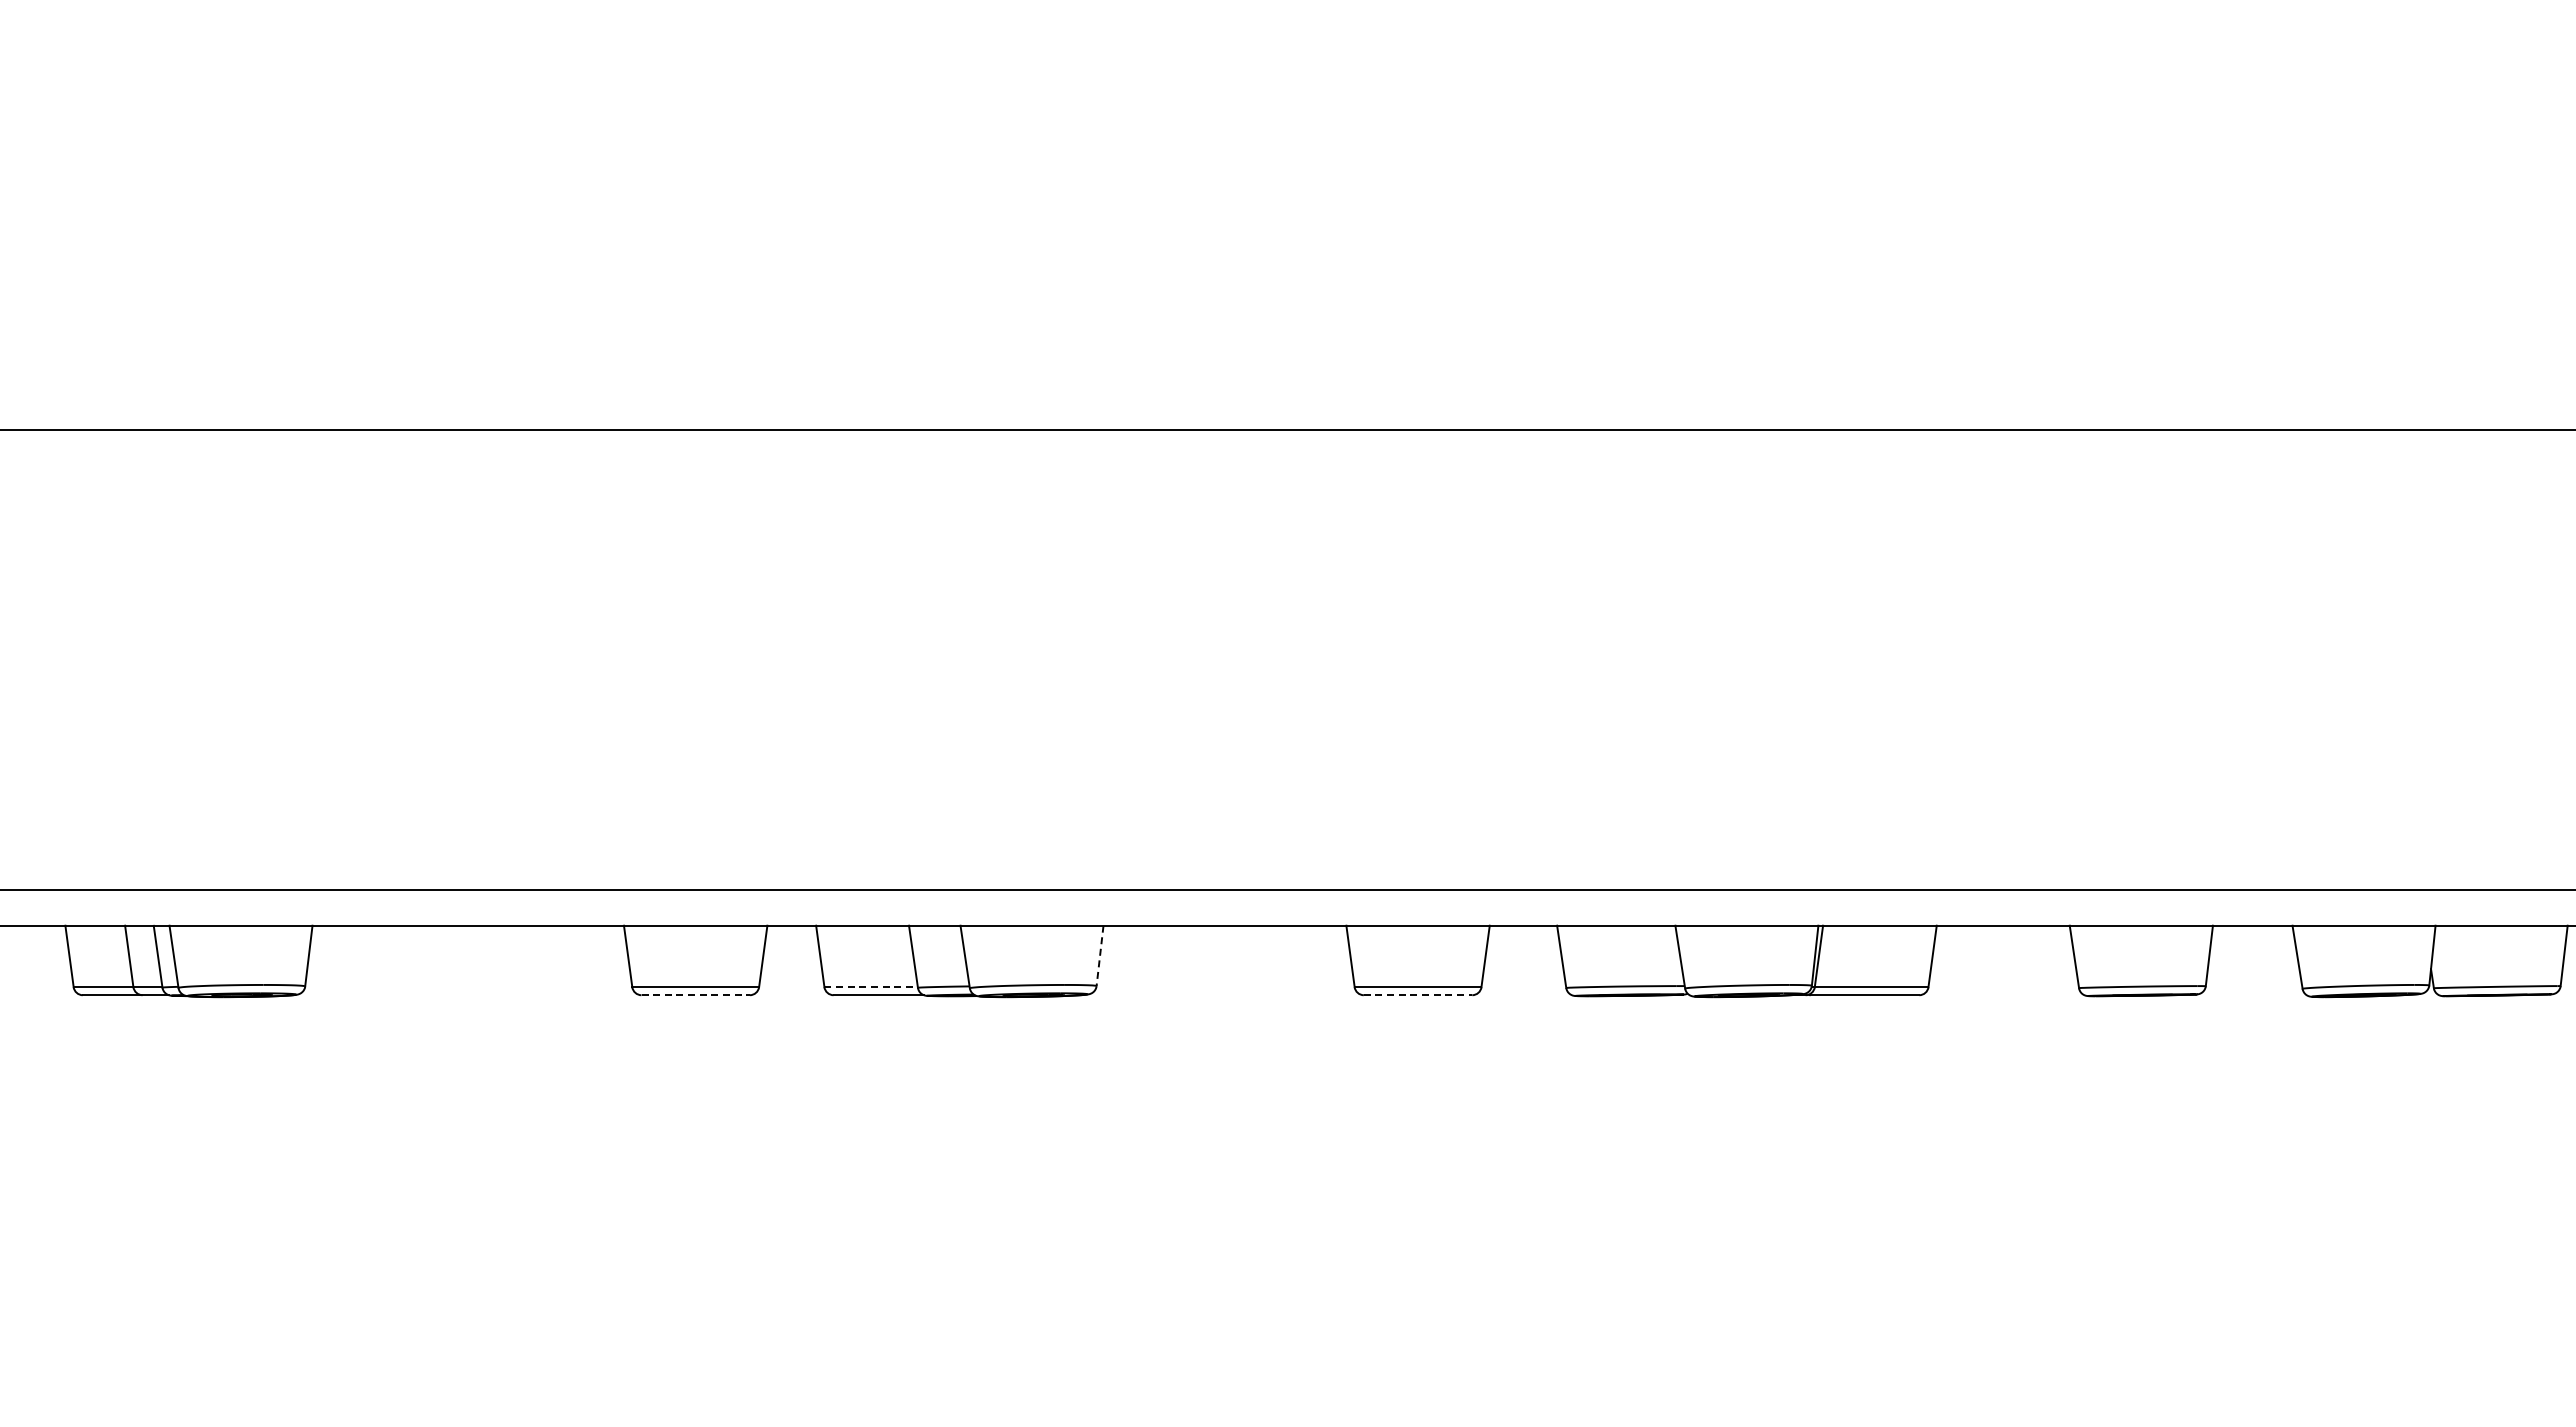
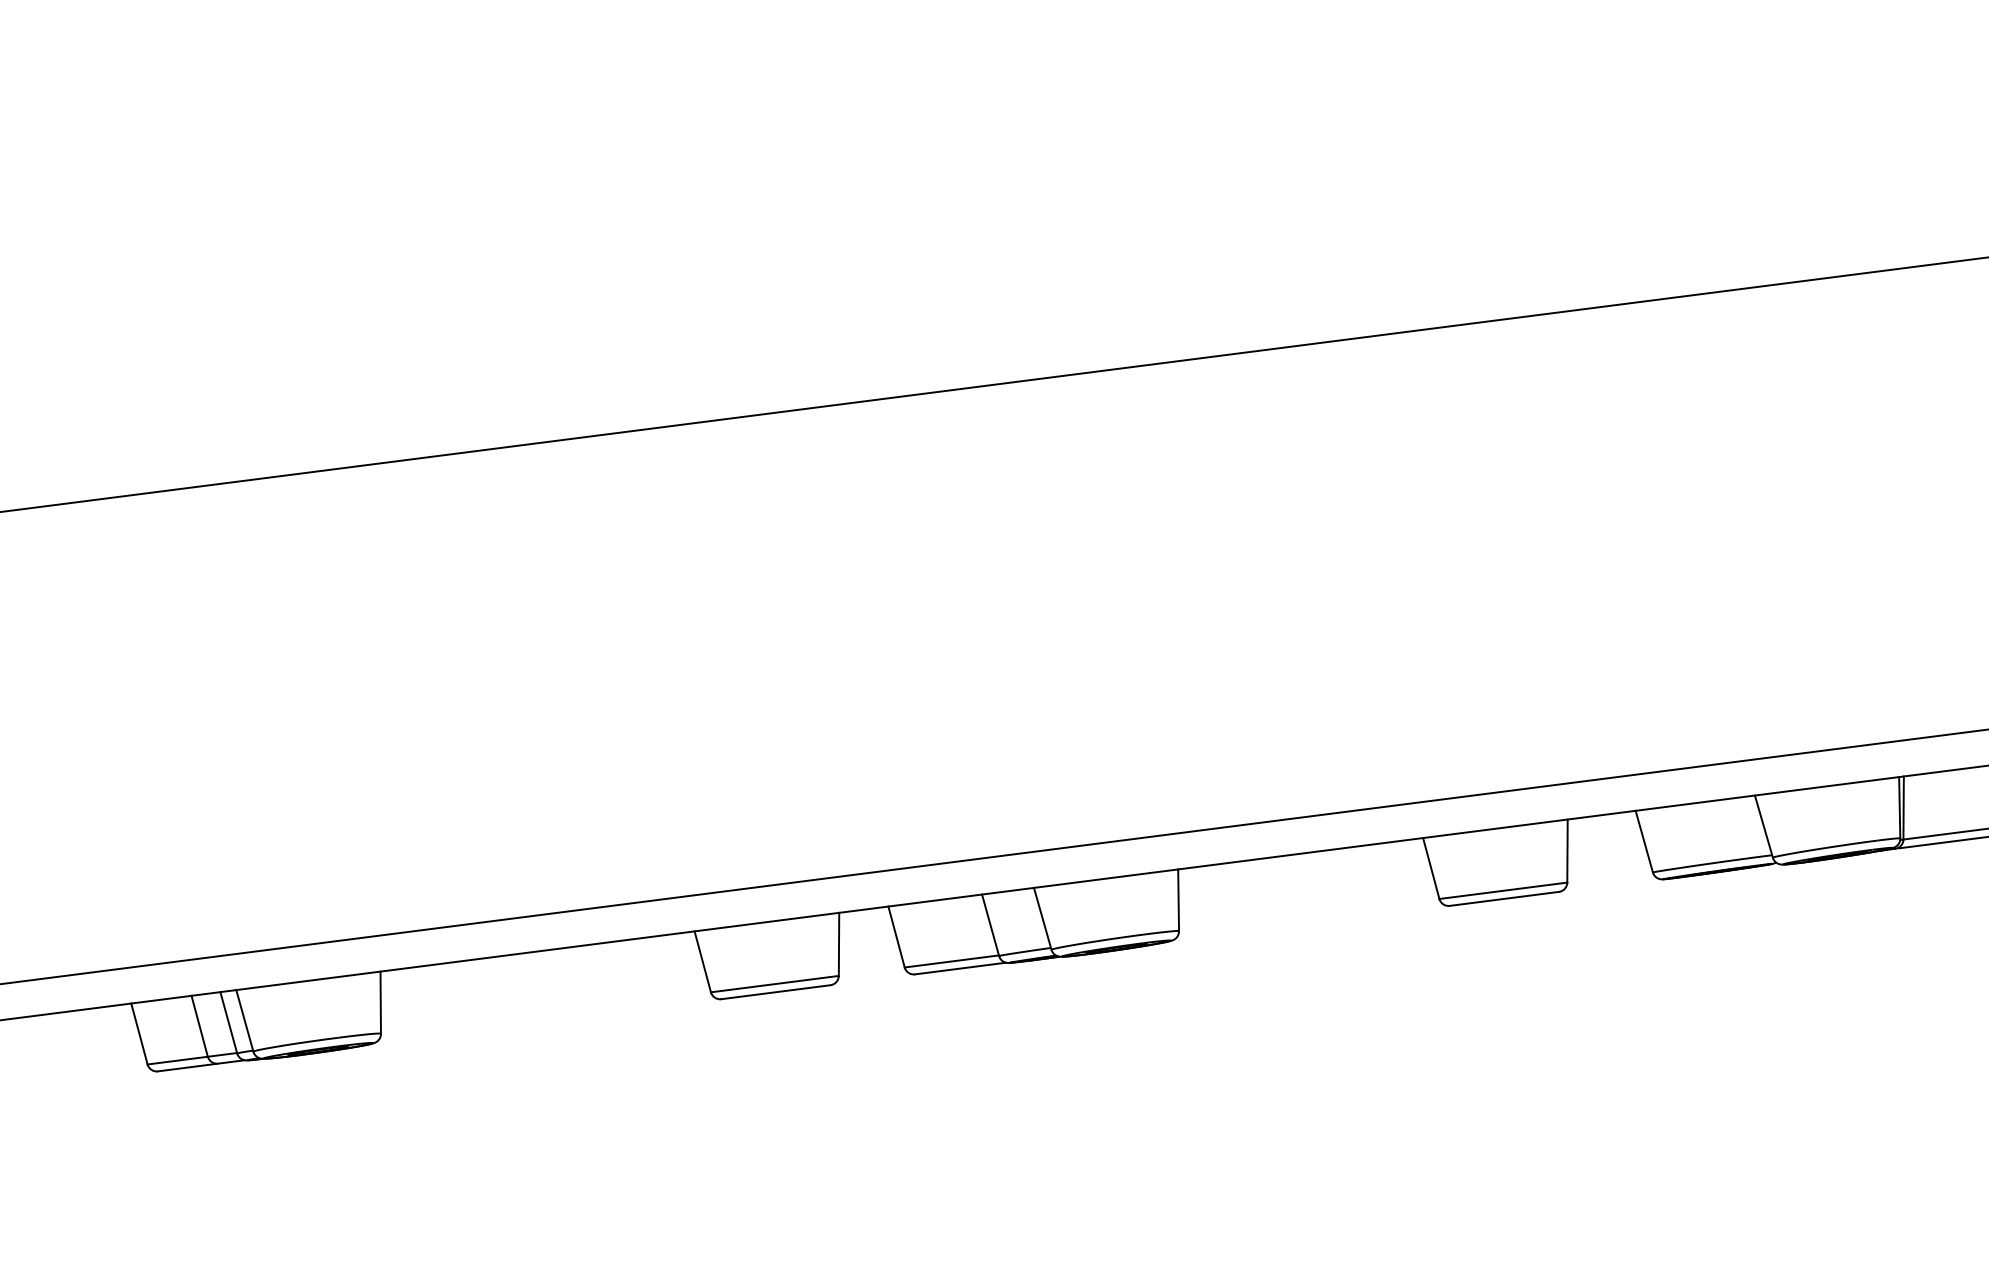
line: (1100, 956) -> (1179, 900), dashed -> solid
line: (871, 987) -> (952, 961), dashed -> solid
line: (696, 995) -> (776, 992), dashed -> solid
line: (1418, 995) -> (1504, 899), dashed -> solid

